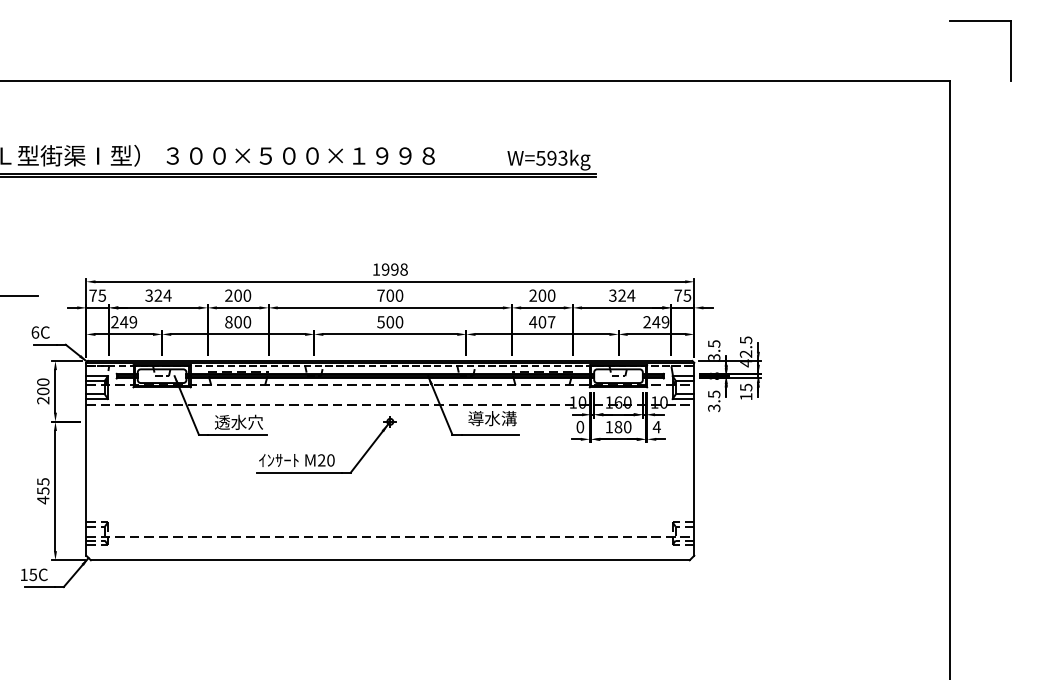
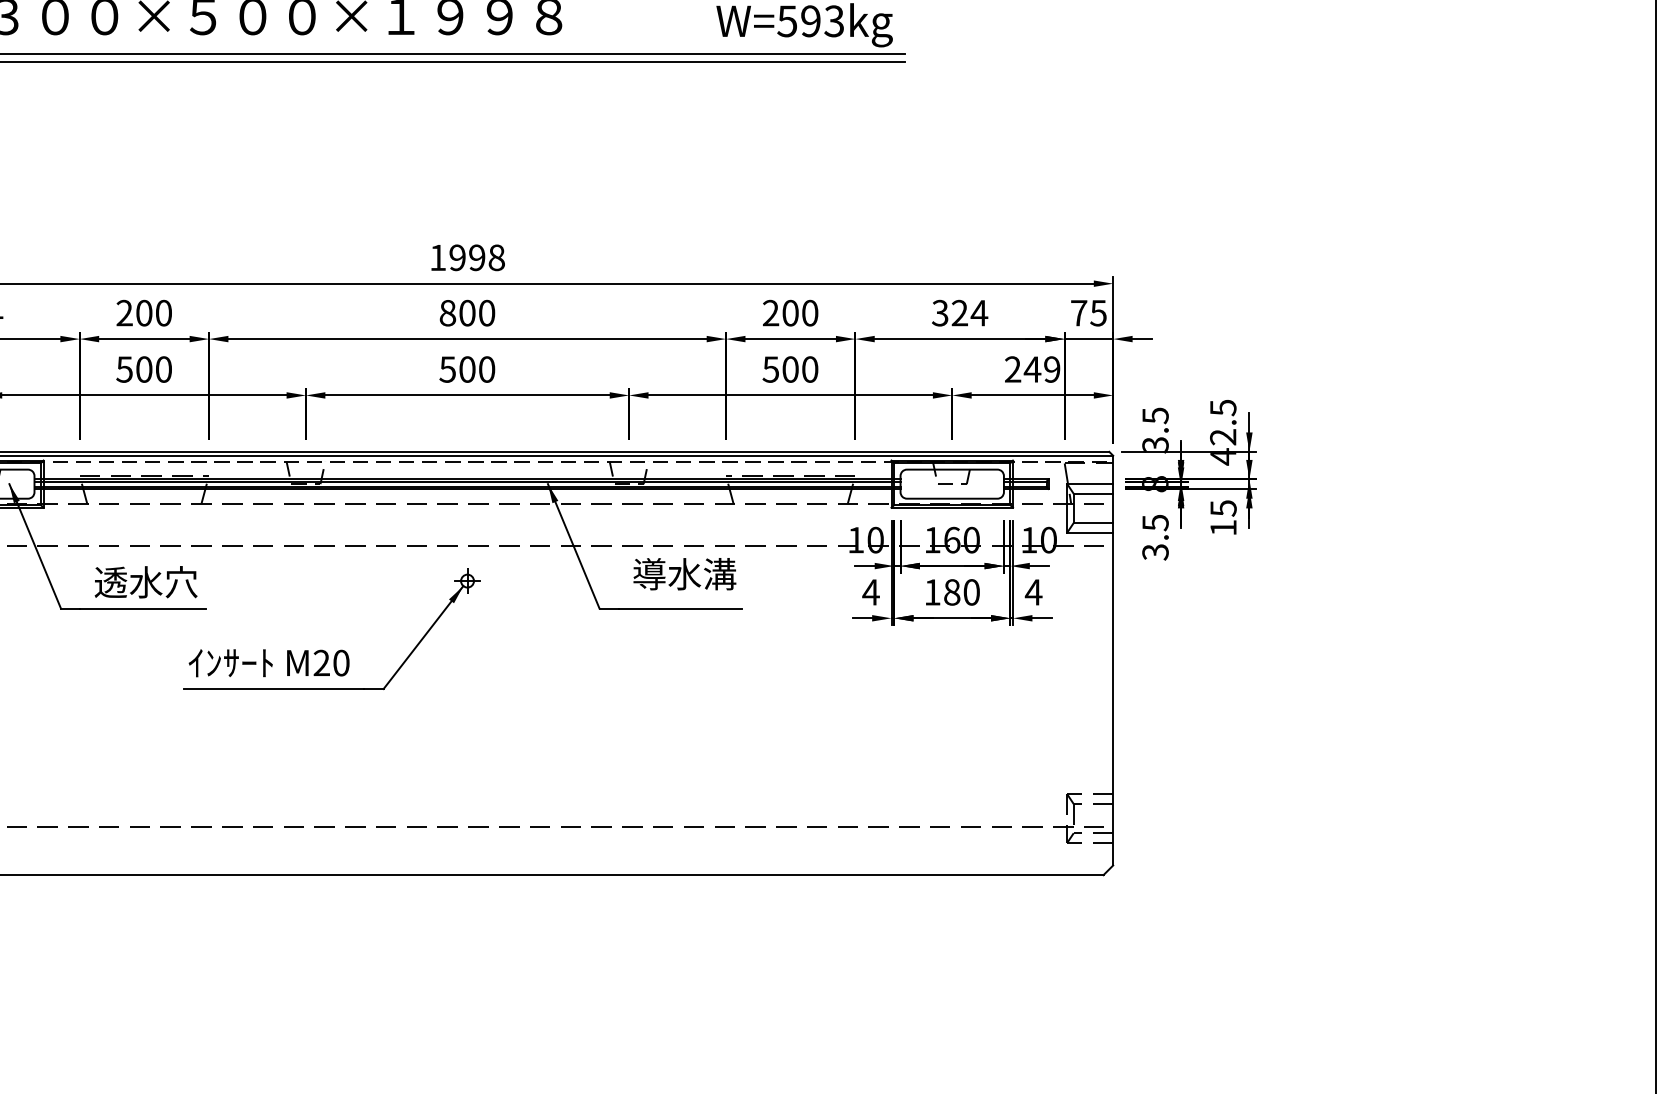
text: (380, 295) -> (446, 312), 700 -> 800
text: (228, 322) -> (123, 370), 800 -> 500
text: (542, 322) -> (790, 370), 407 -> 500
text: (580, 426) -> (871, 591), 0 -> 4

